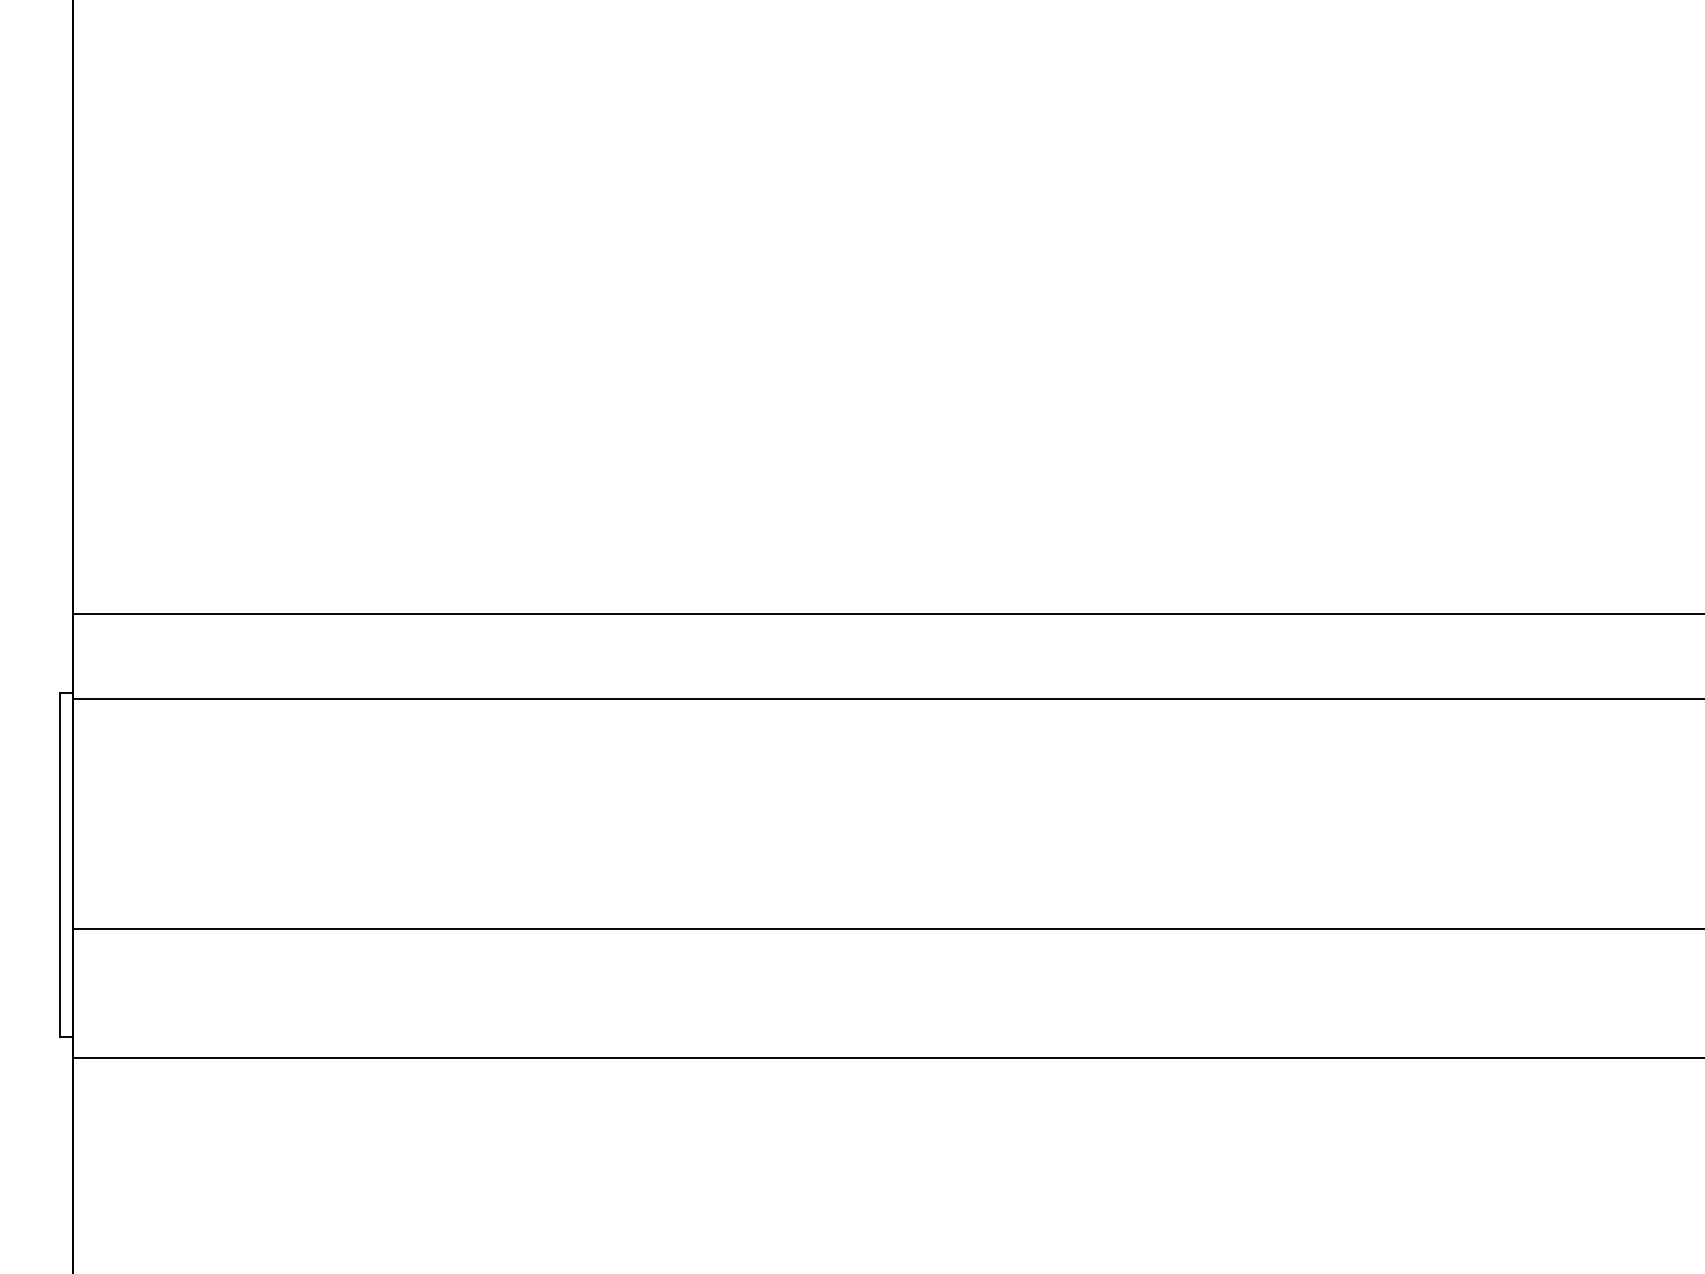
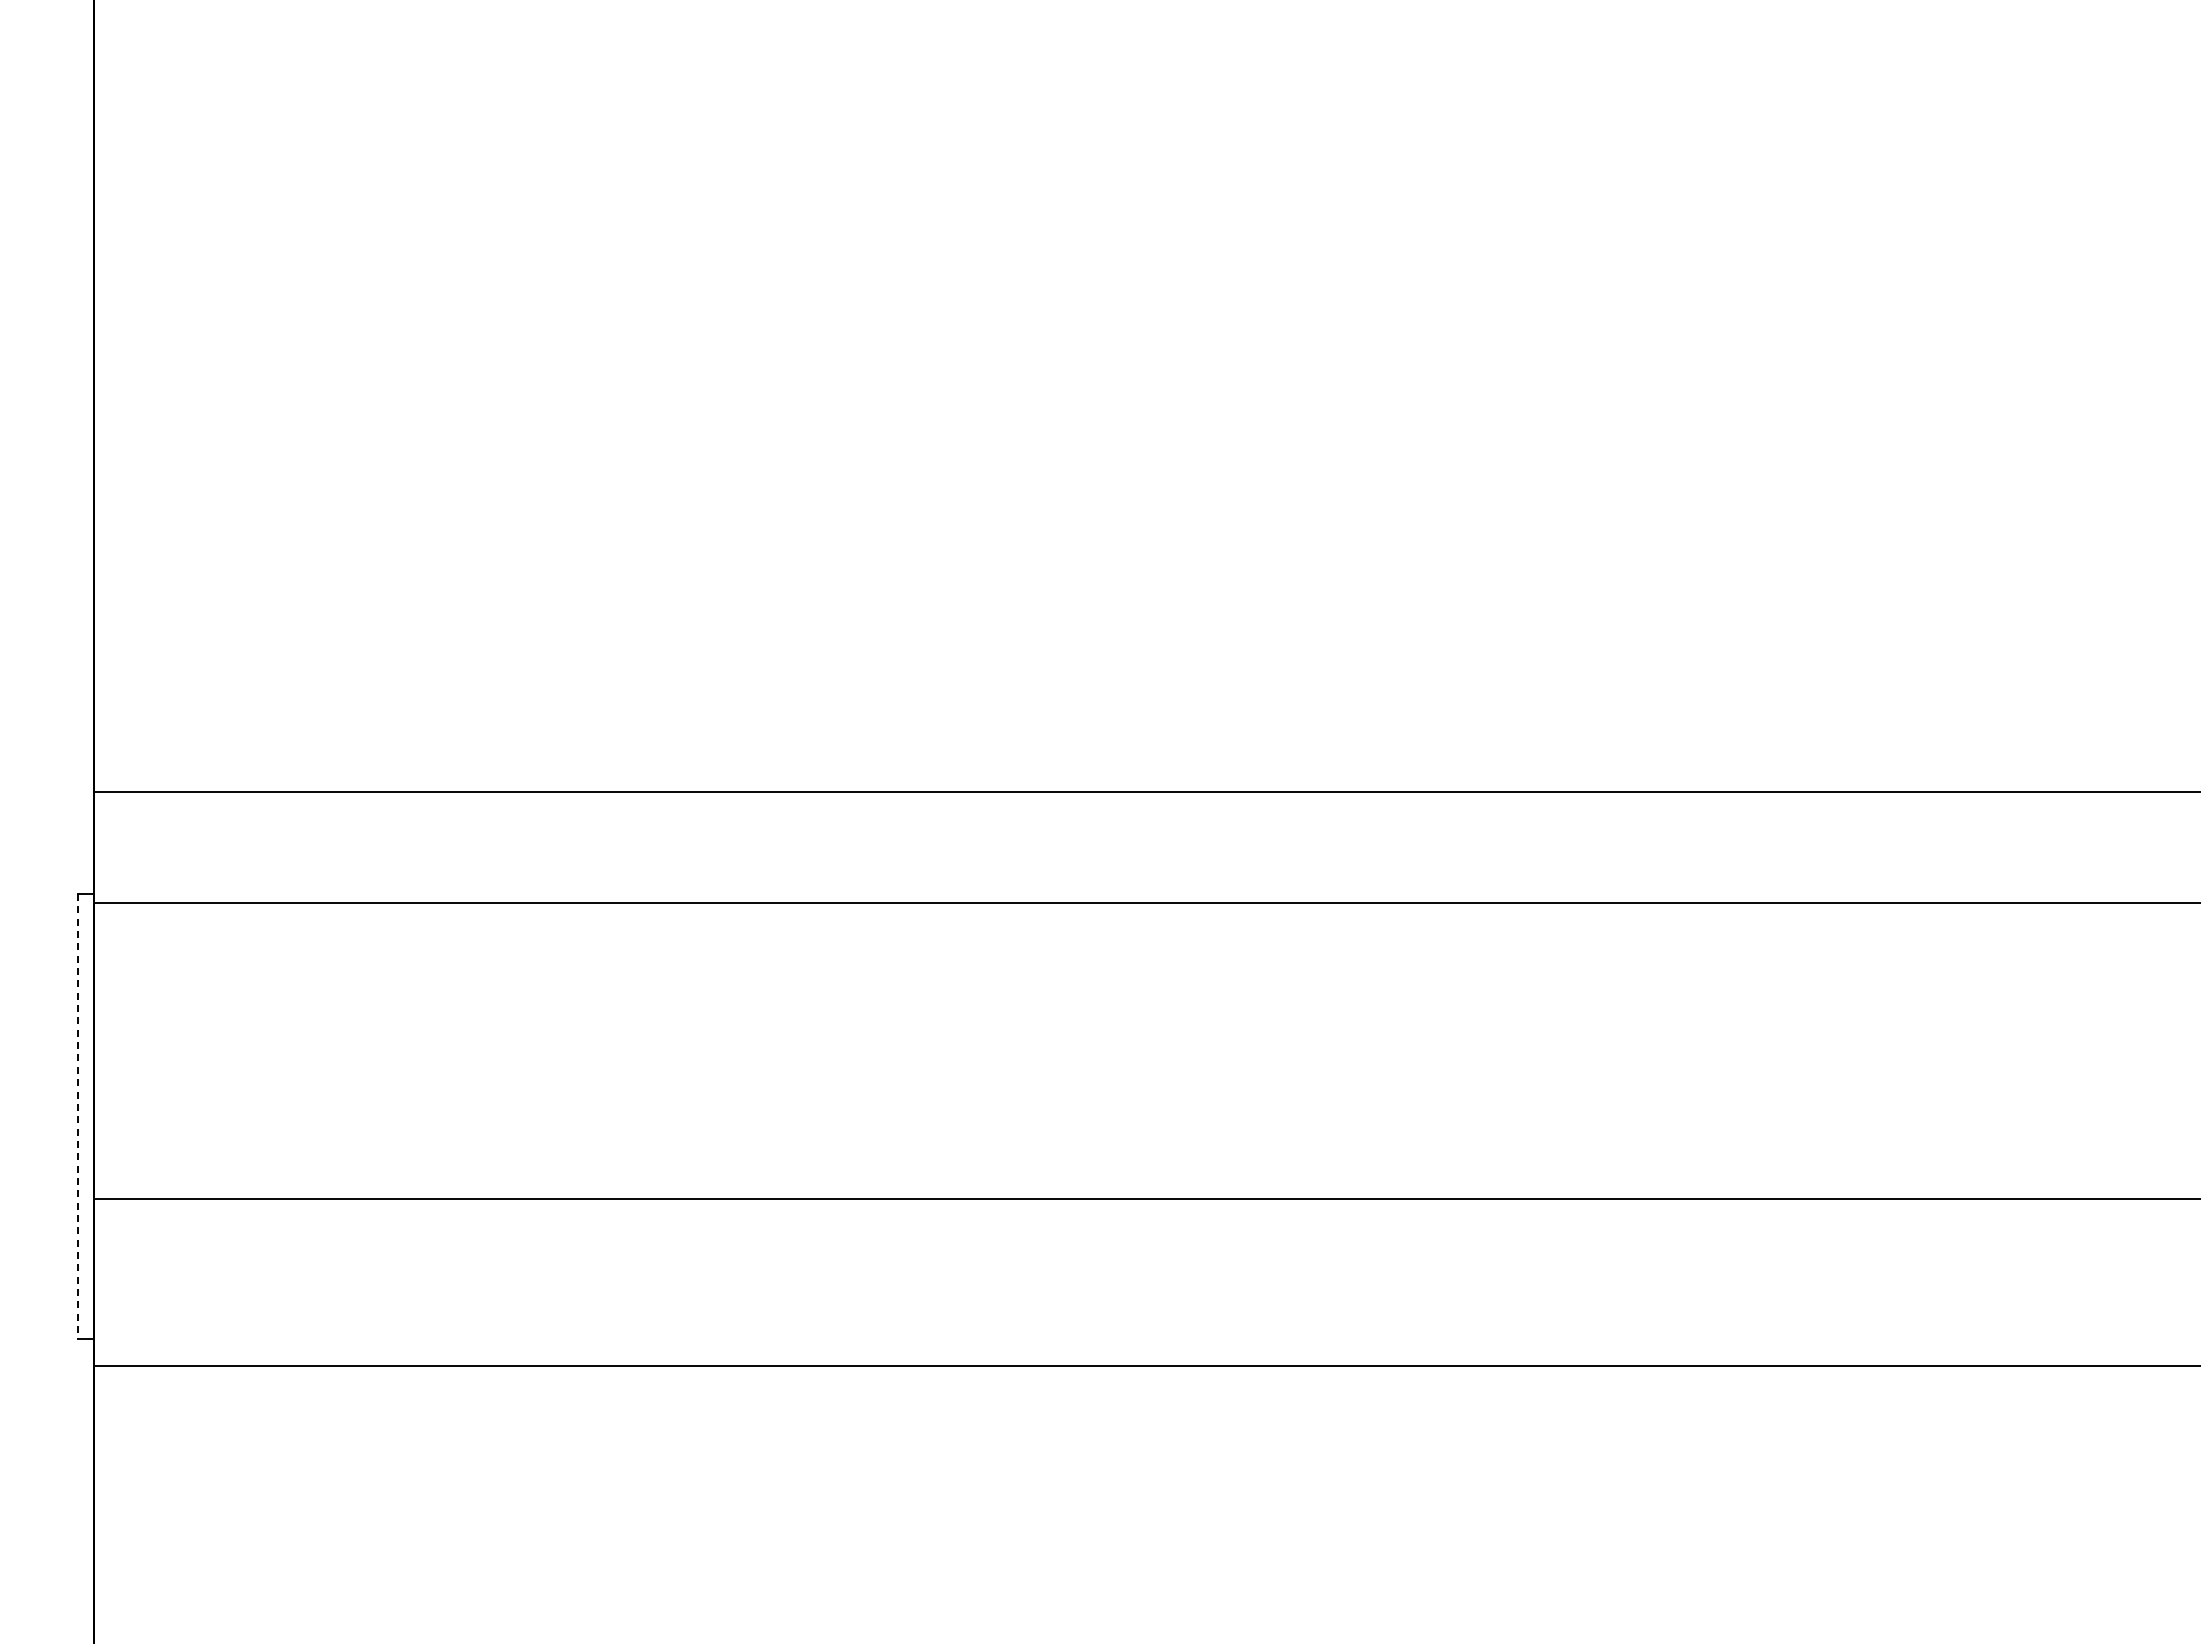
line: (60, 865) -> (78, 1116), solid -> dashed

